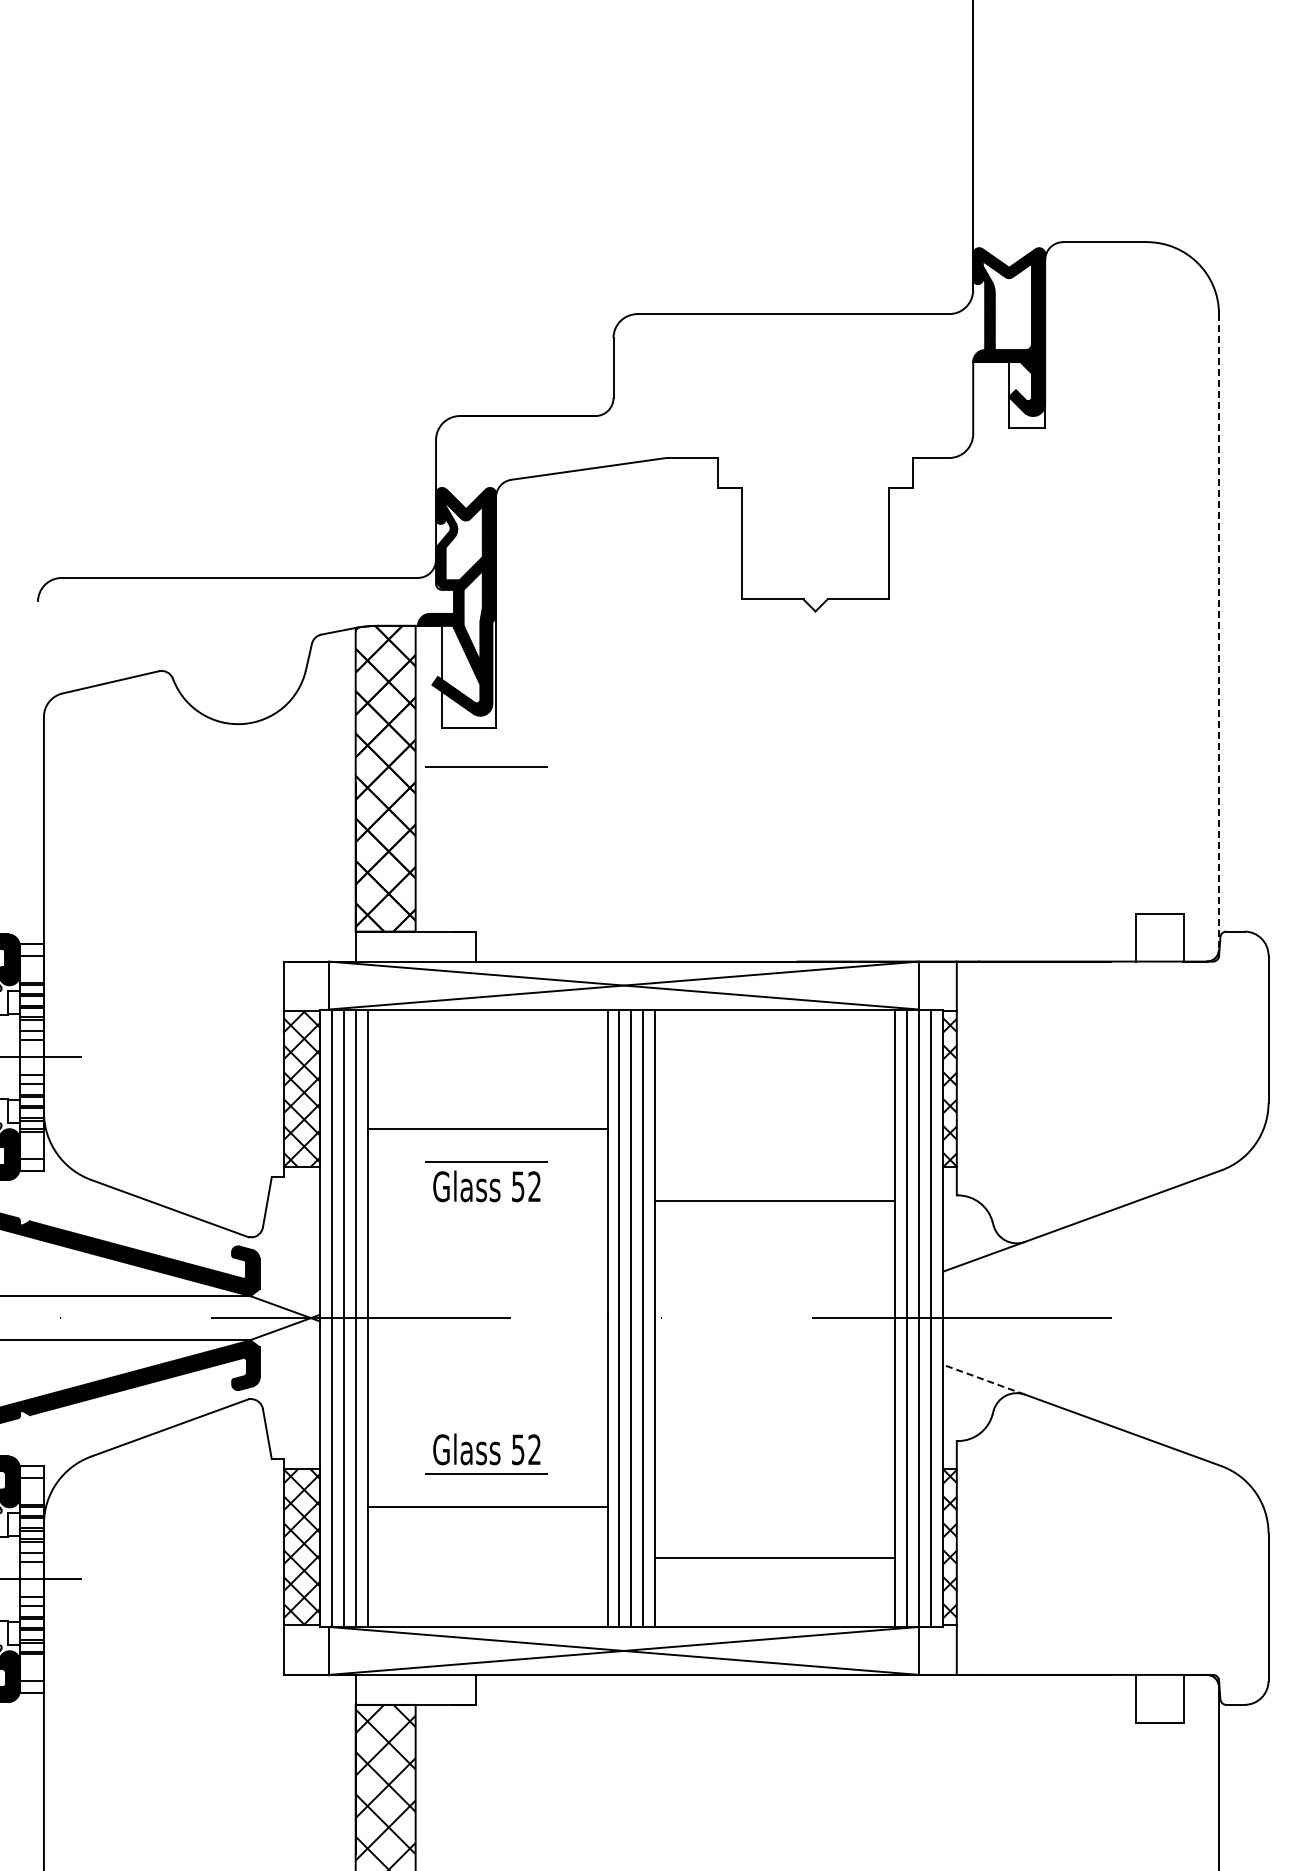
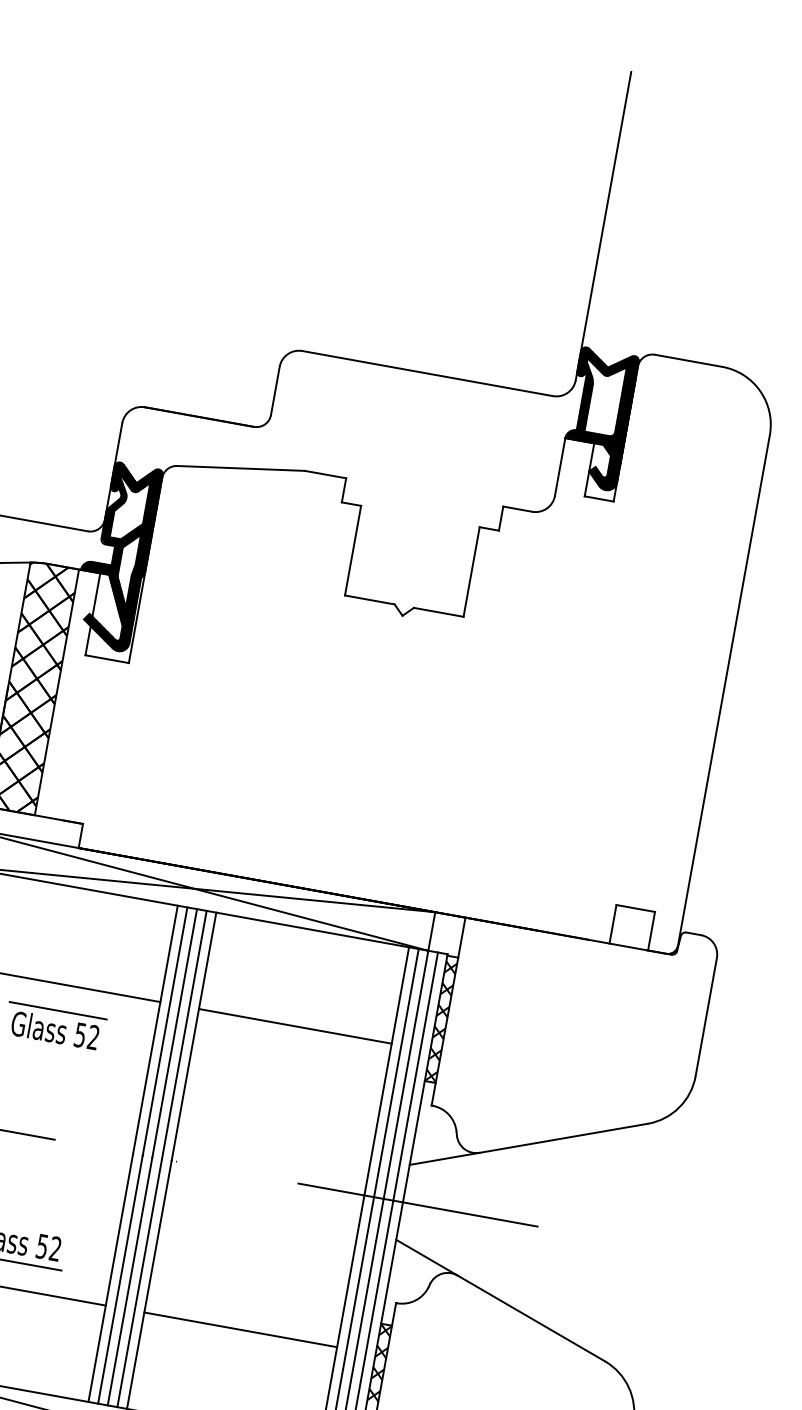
line: (1219, 631) -> (724, 690), dashed -> solid
line: (486, 766) -> (115, 692), removed
line: (775, 1201) -> (295, 1026), moved
line: (983, 1379) -> (426, 1257), dashed -> solid
line: (775, 1558) -> (240, 1330), moved

